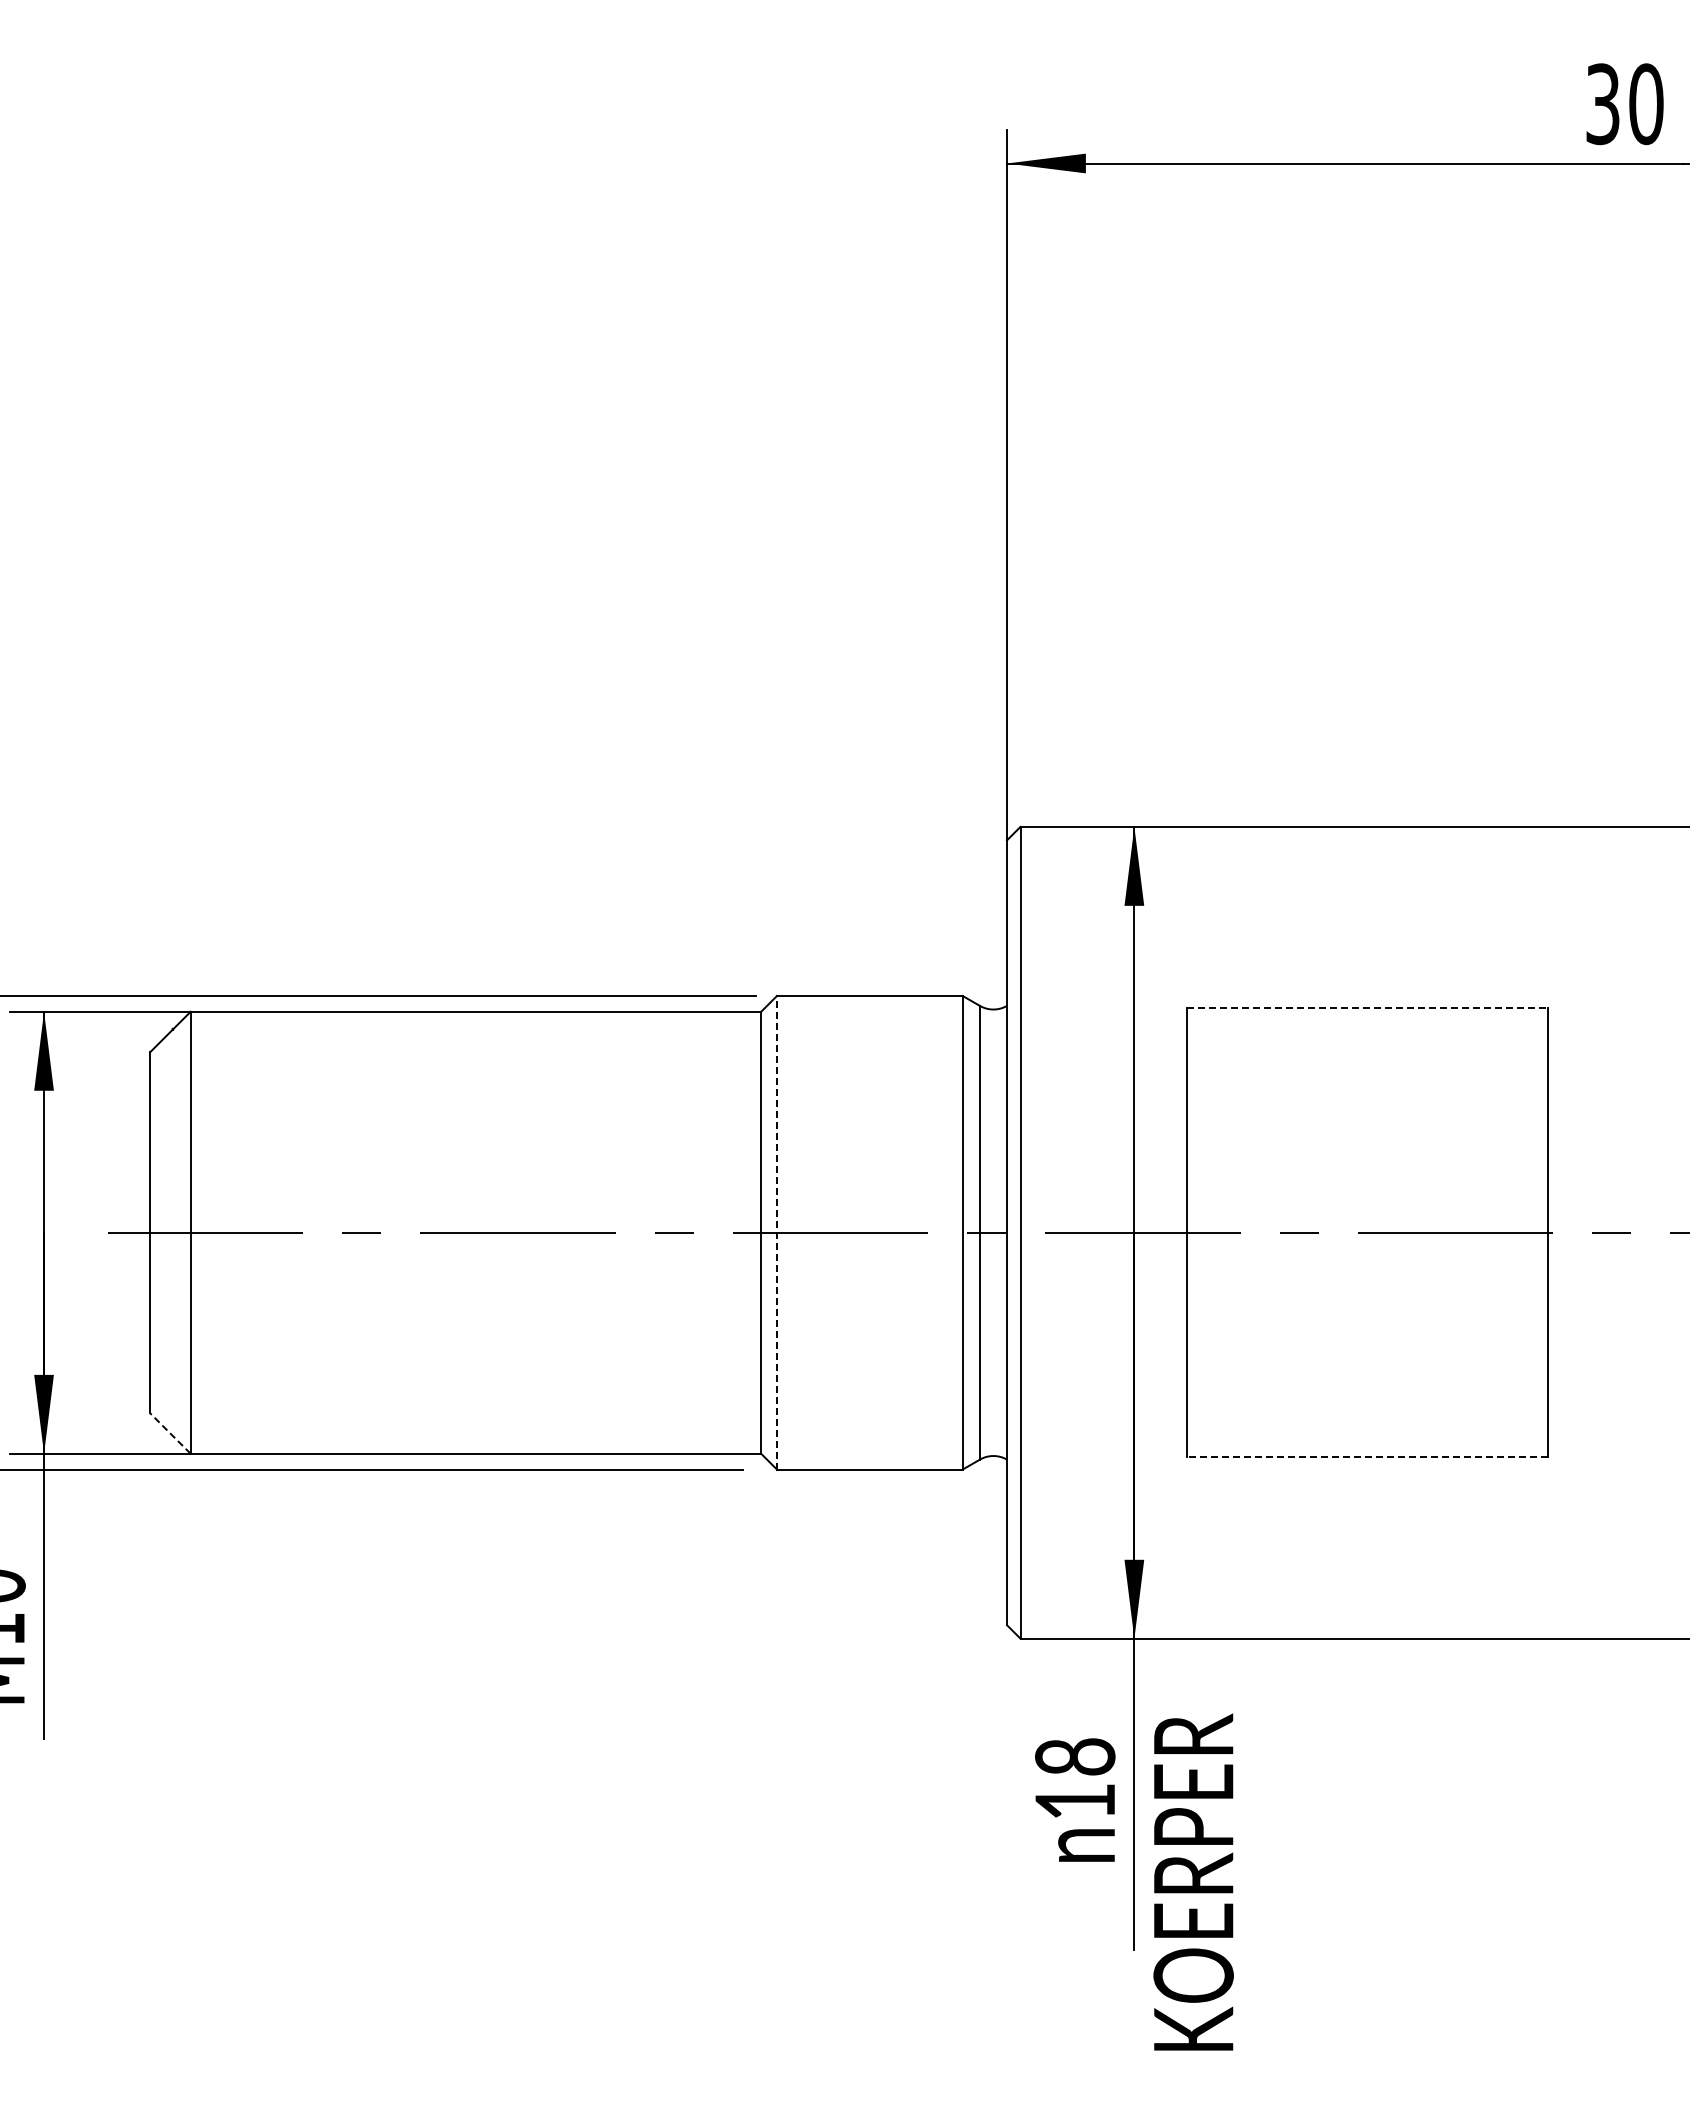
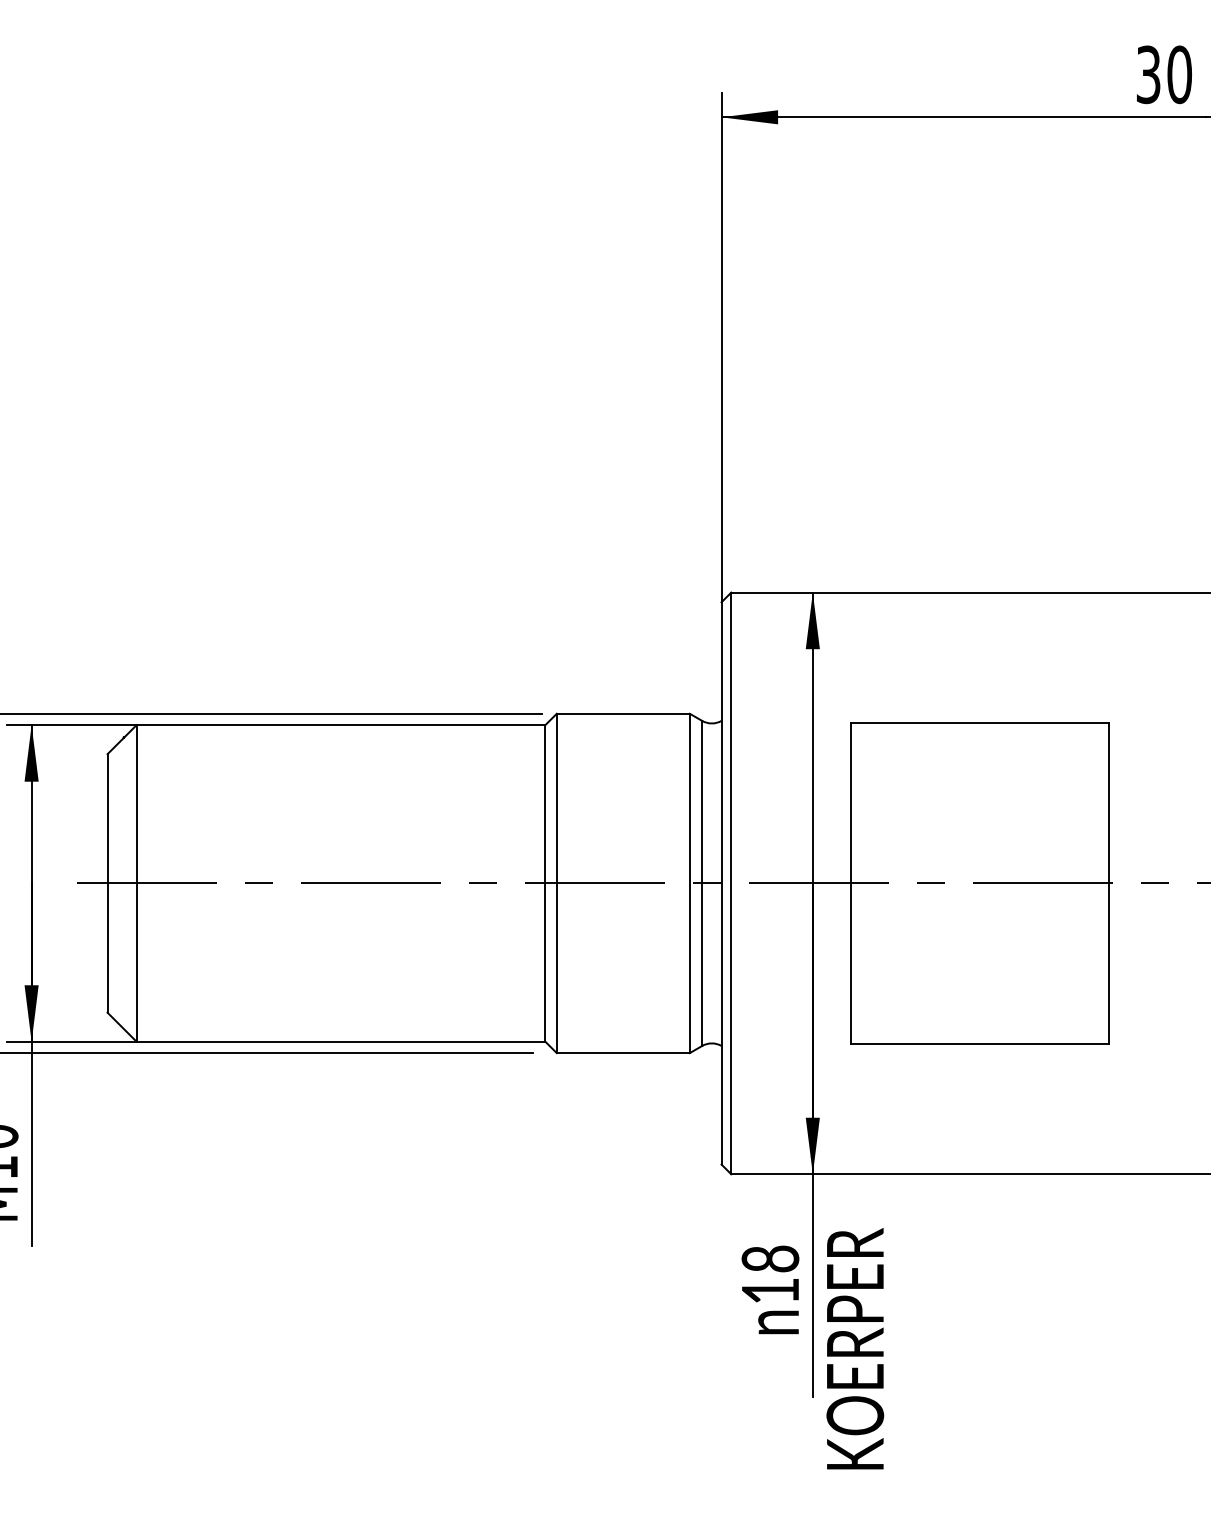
line: (1368, 1008) -> (980, 722), dashed -> solid
line: (776, 1232) -> (556, 883), dashed -> solid
line: (170, 1433) -> (122, 1027), dashed -> solid
line: (1367, 1457) -> (979, 1044), dashed -> solid

